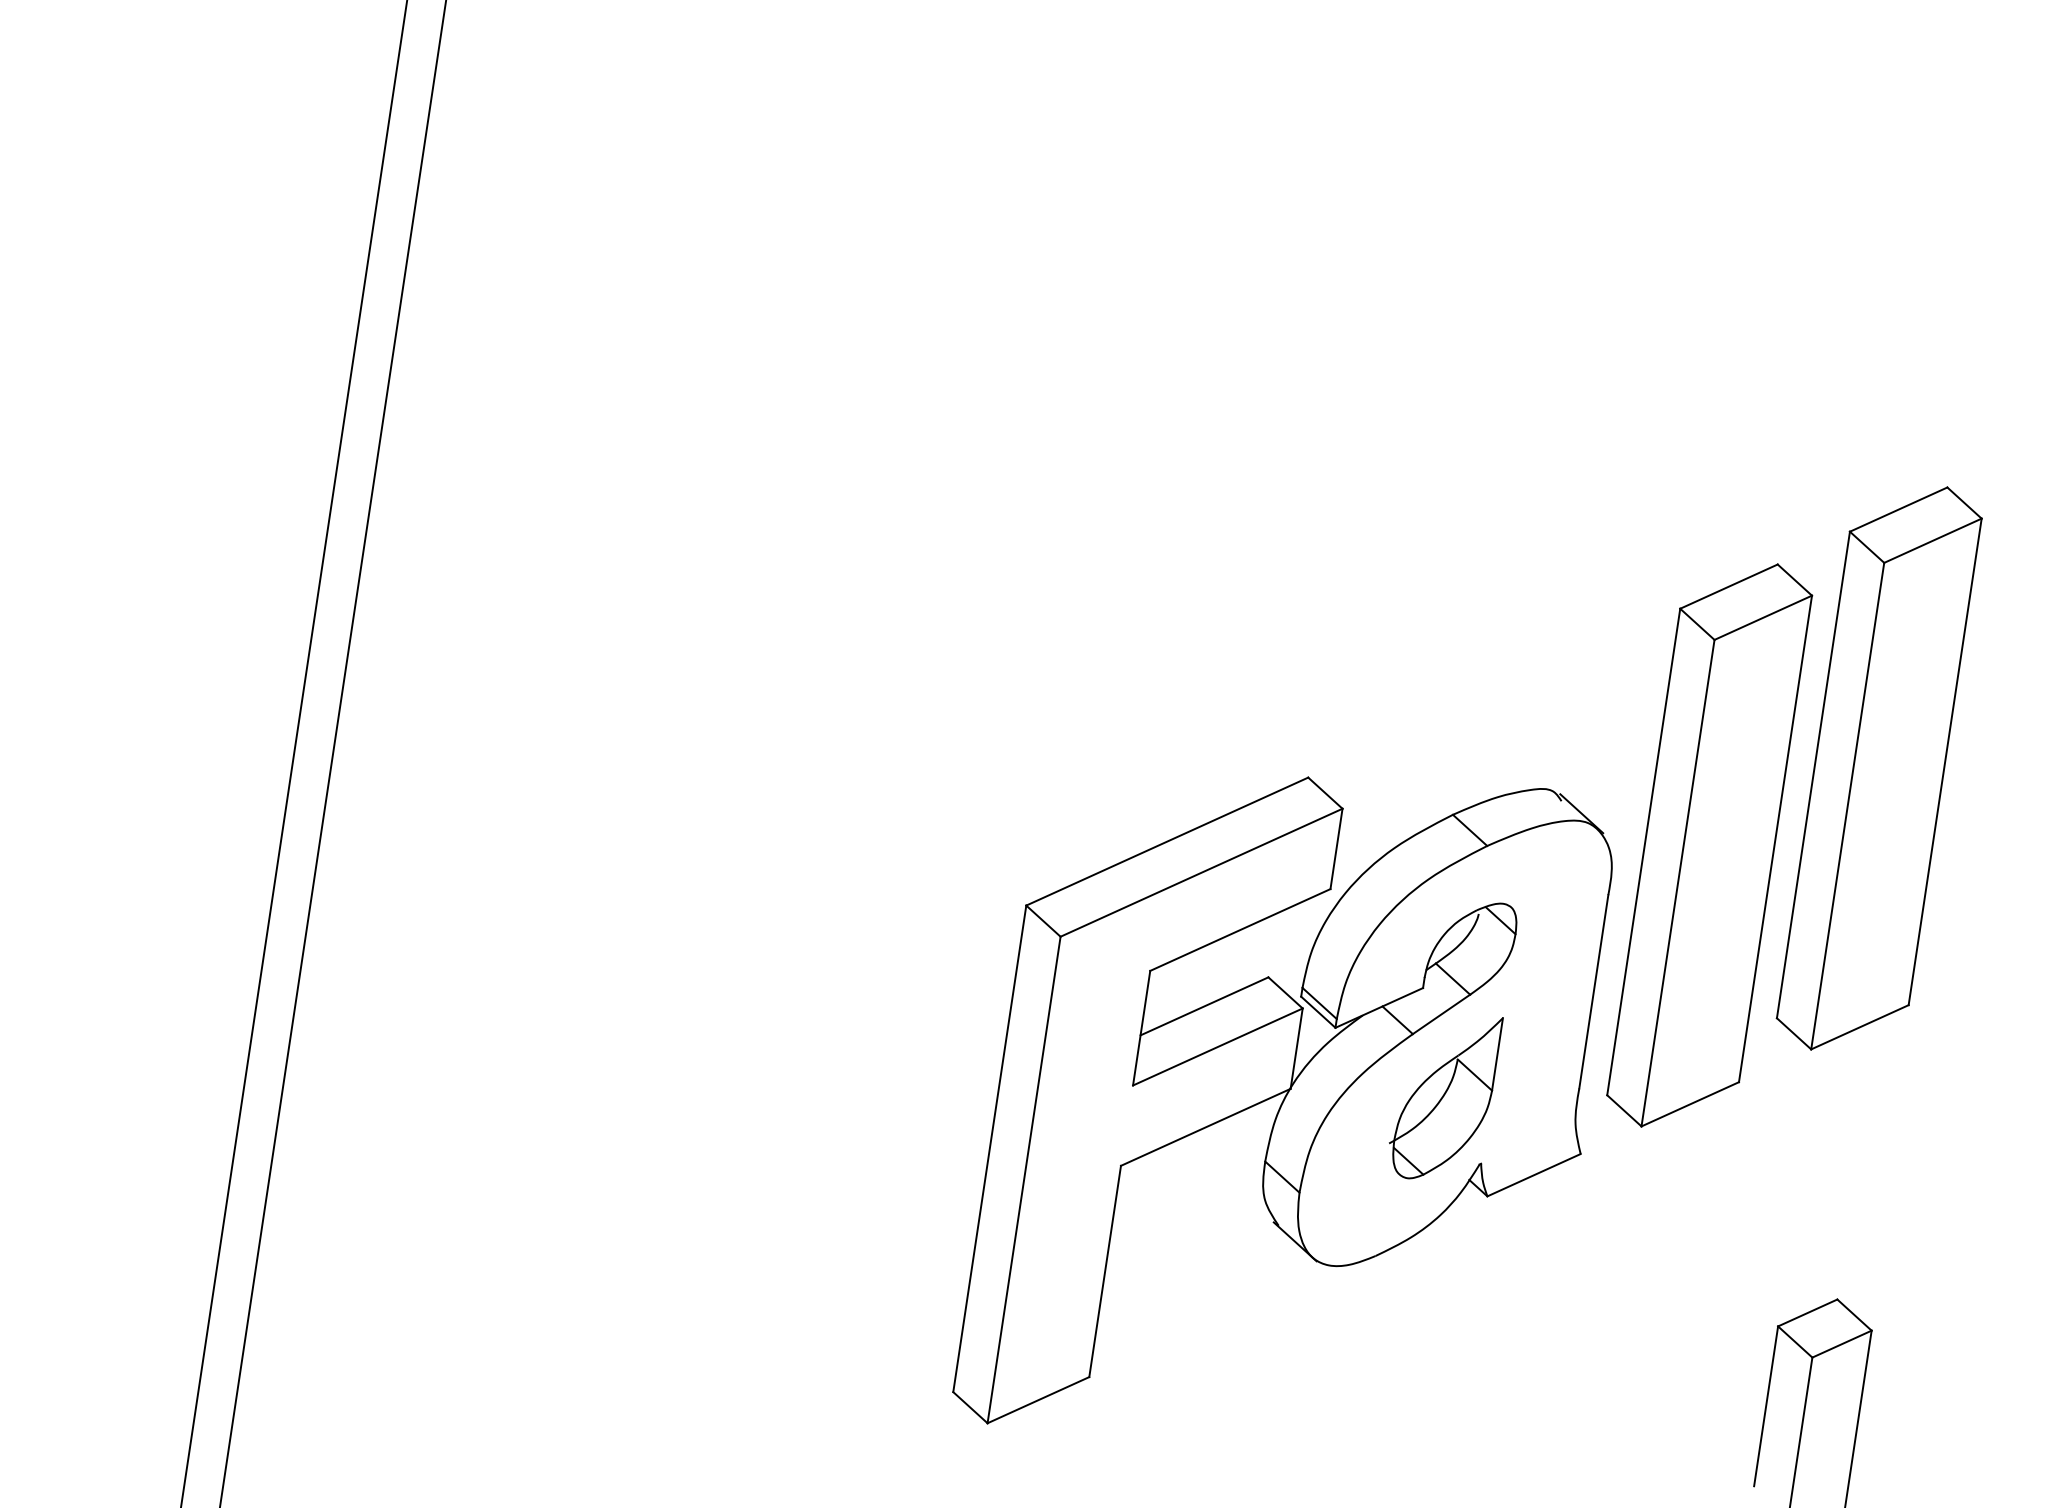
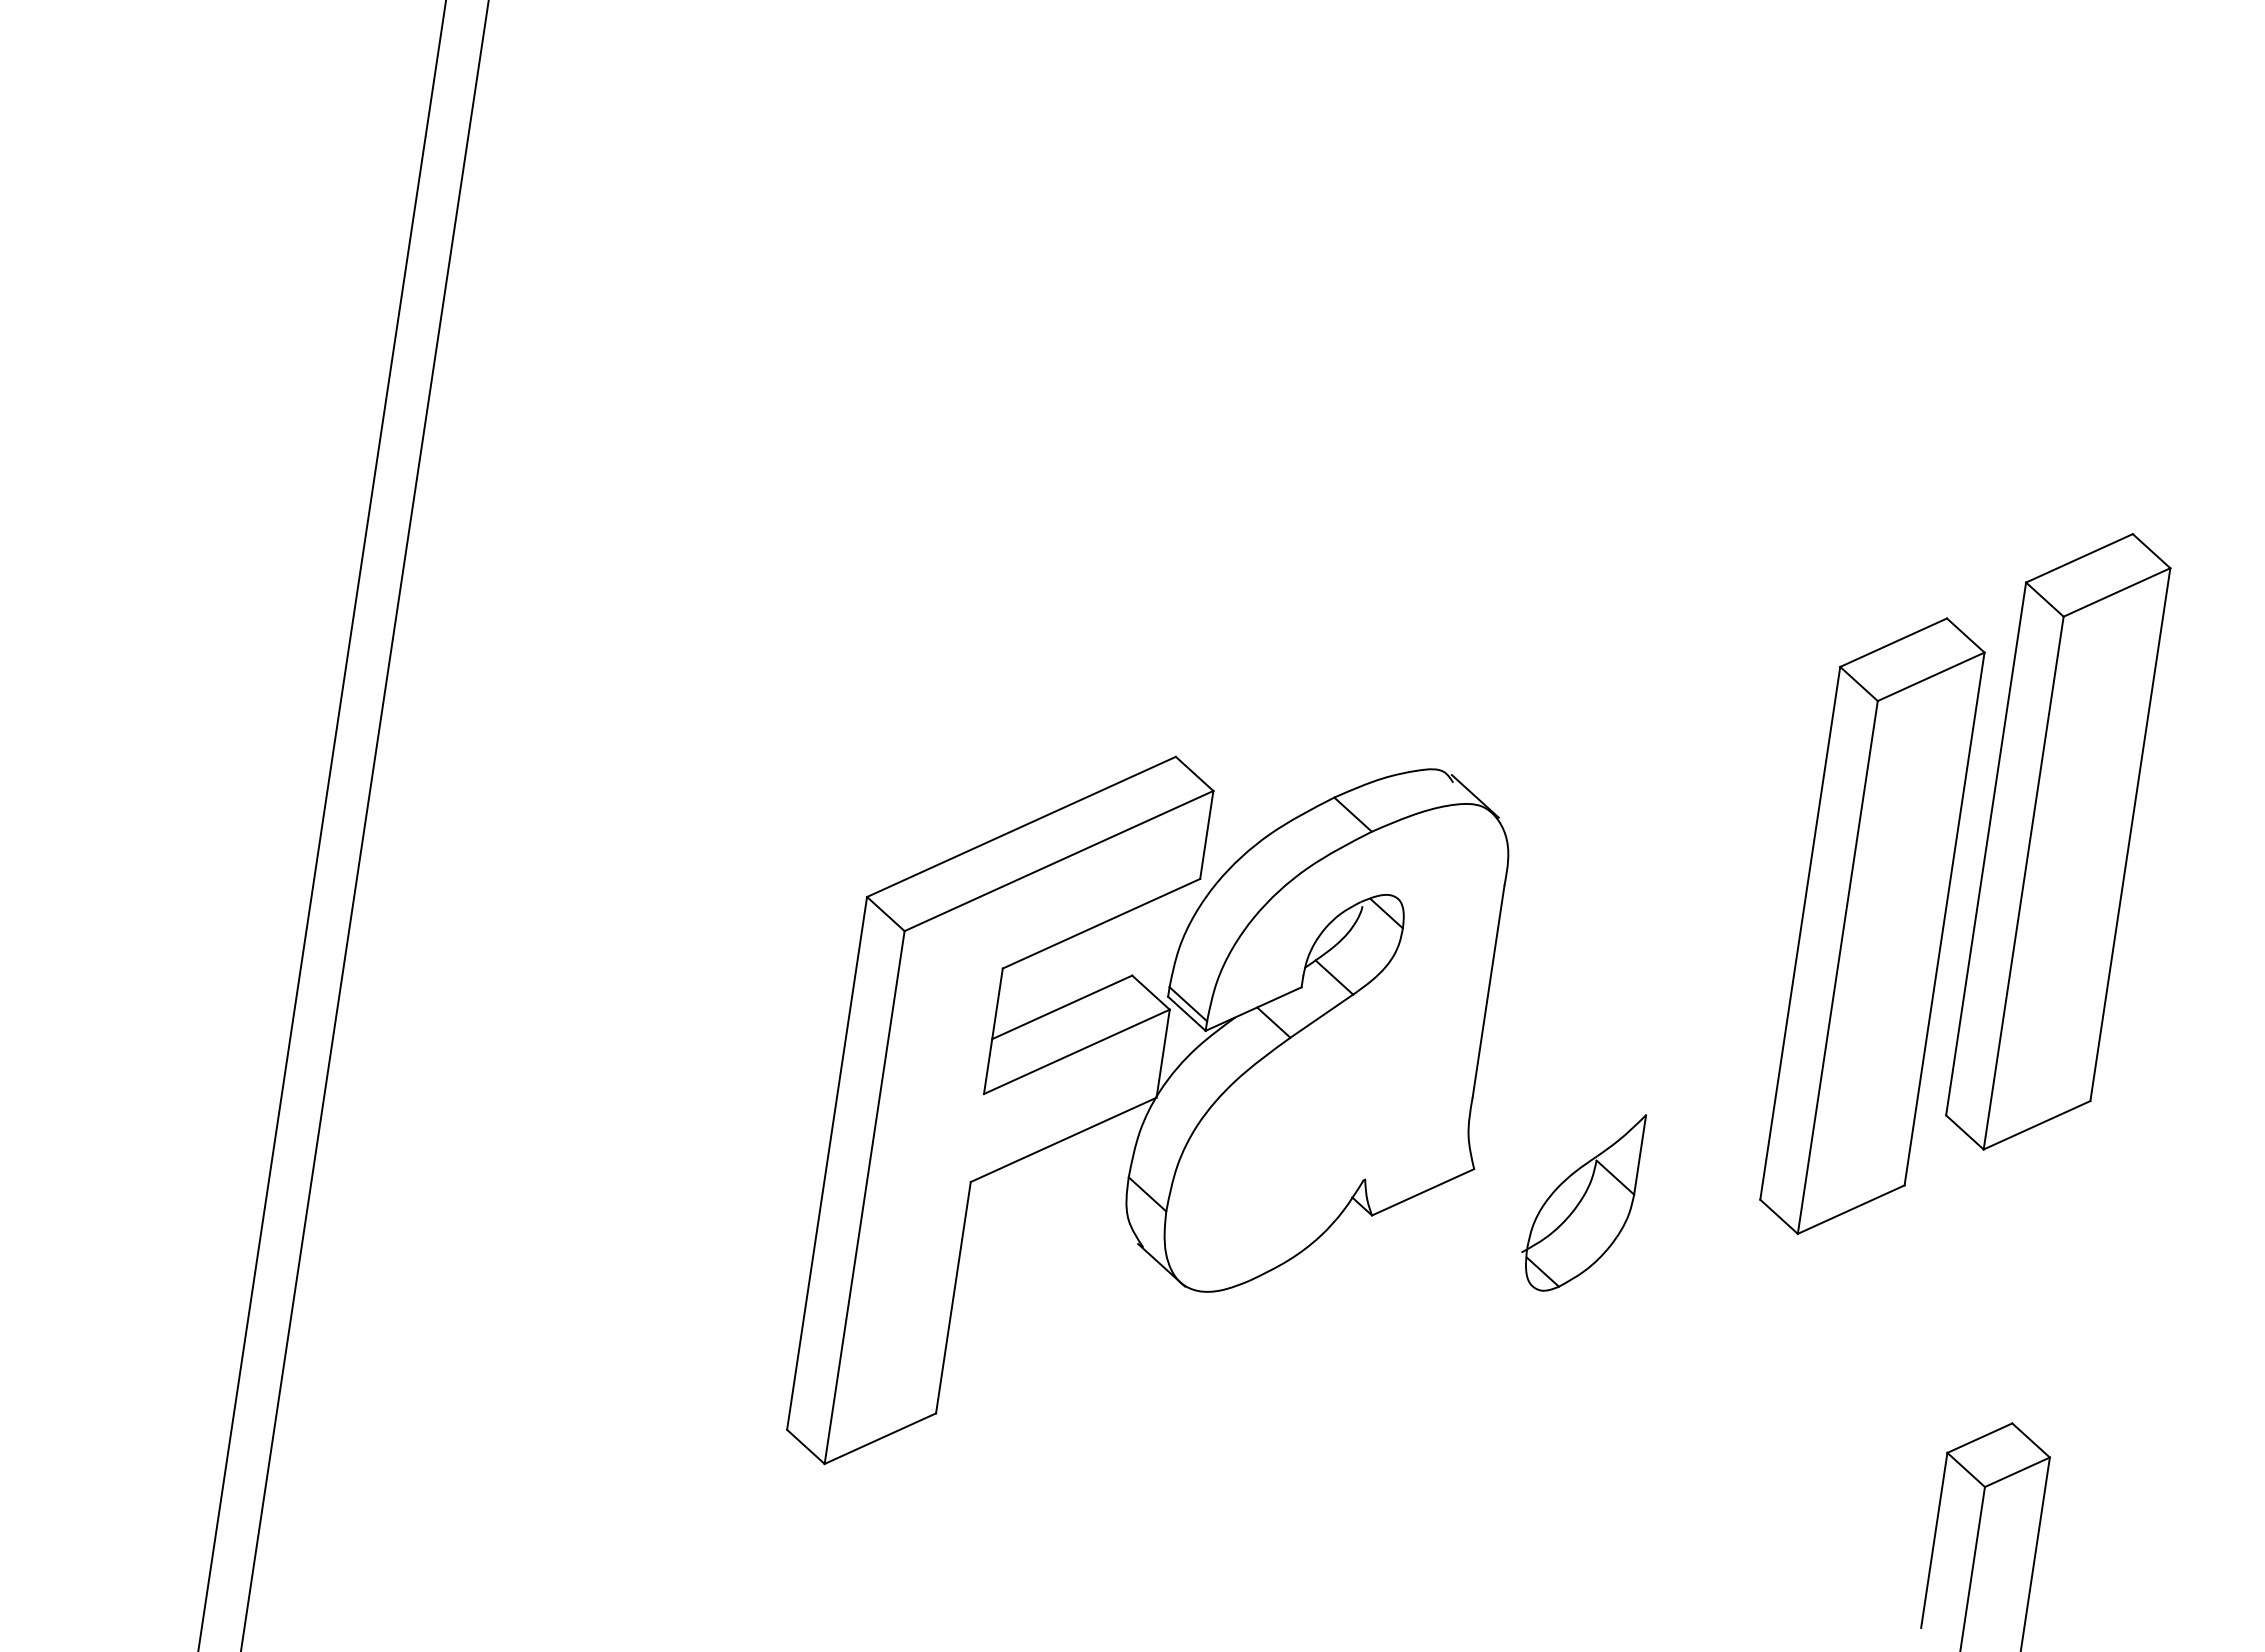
part: (1282, 1100) -> (1147, 1110), moved

